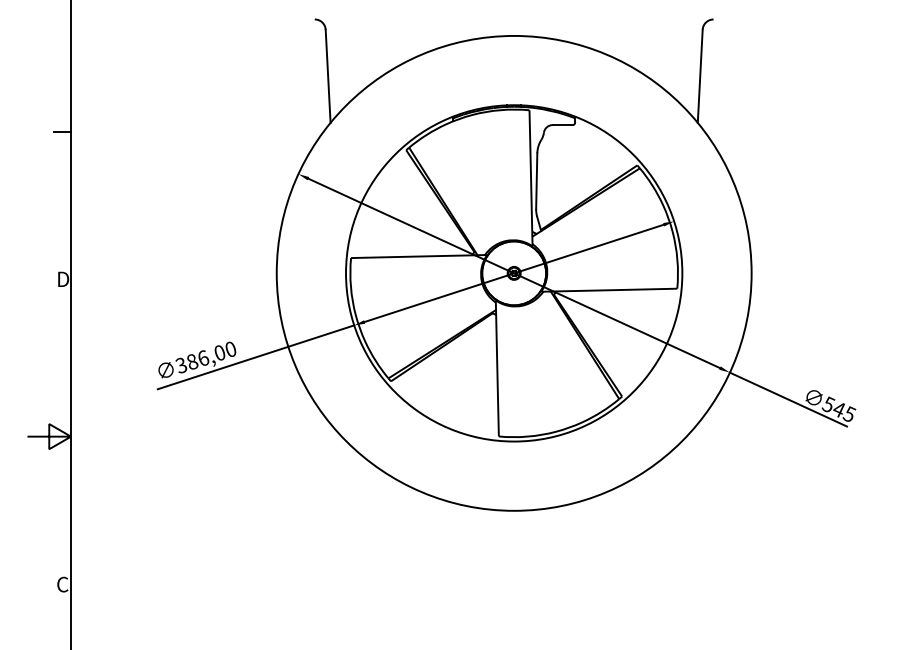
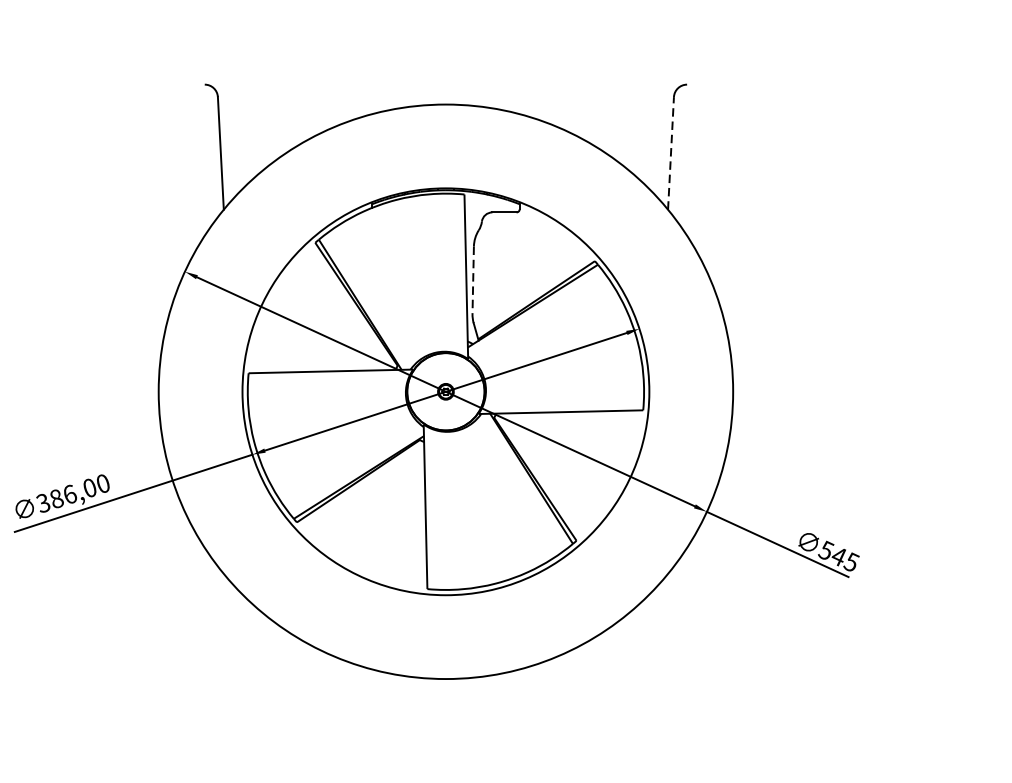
line: (700, 76) -> (671, 153), solid -> dashed
line: (536, 181) -> (472, 280), solid -> dashed

